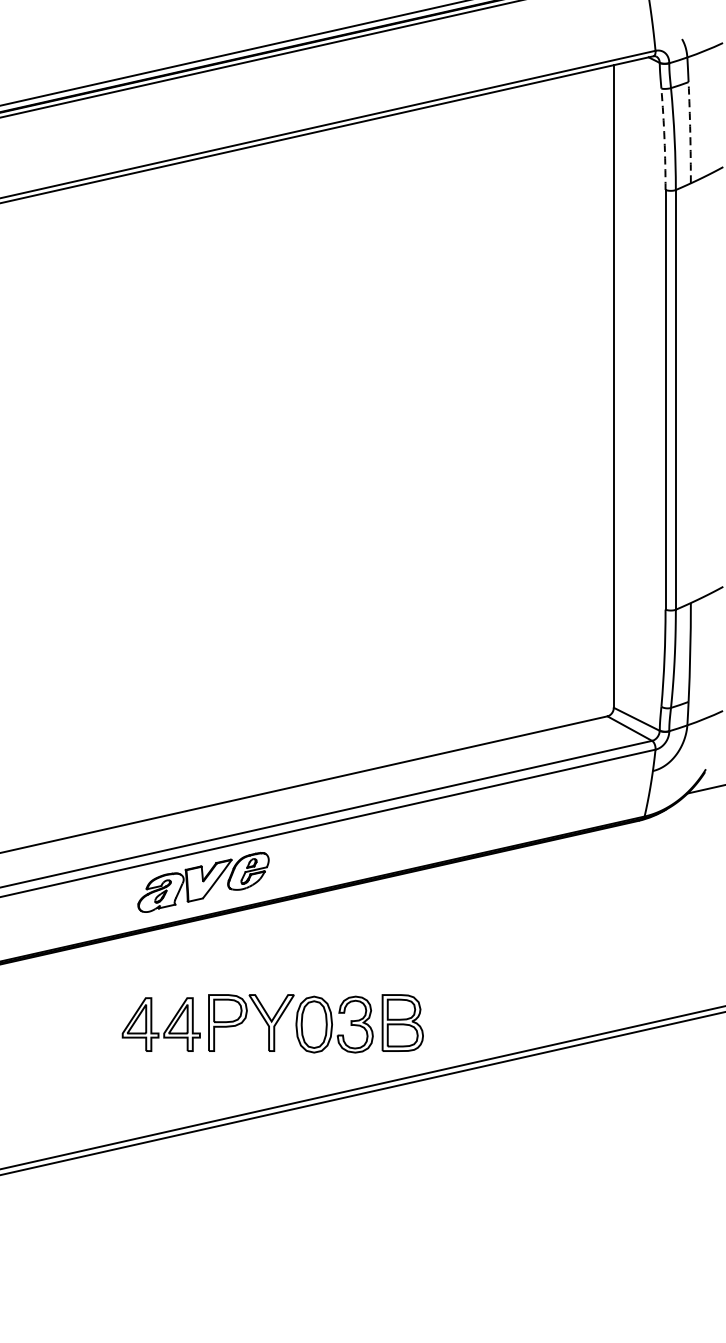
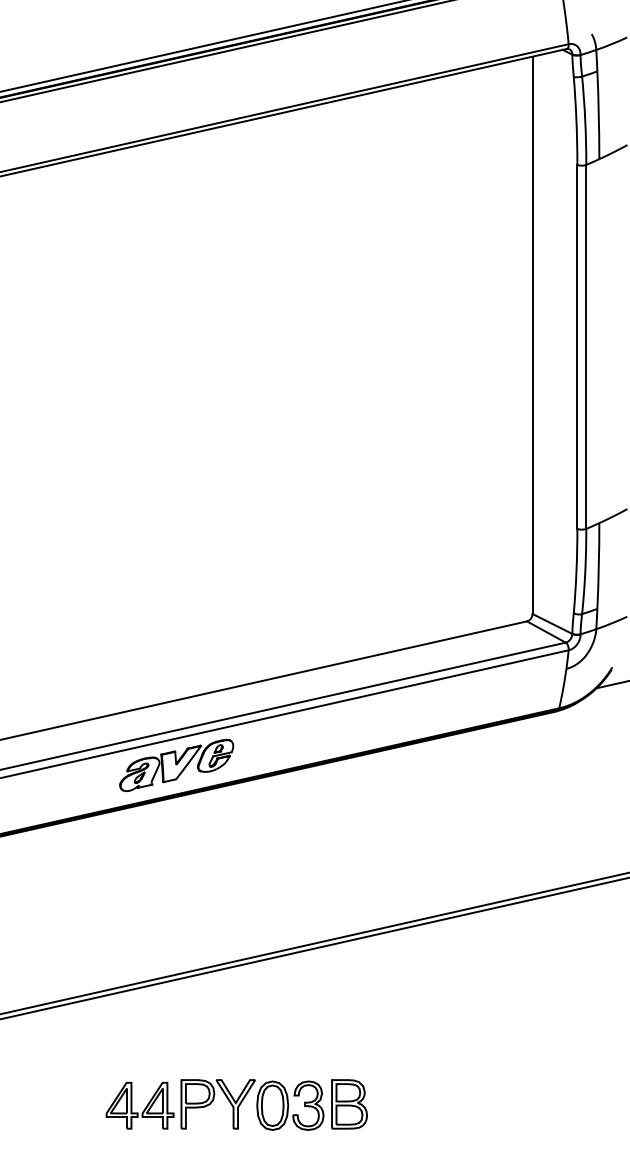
arc: (689, 133) -> (598, 115), dashed -> solid
arc: (664, 138) -> (576, 120), dashed -> solid
part: (272, 1023) -> (236, 1104), moved

